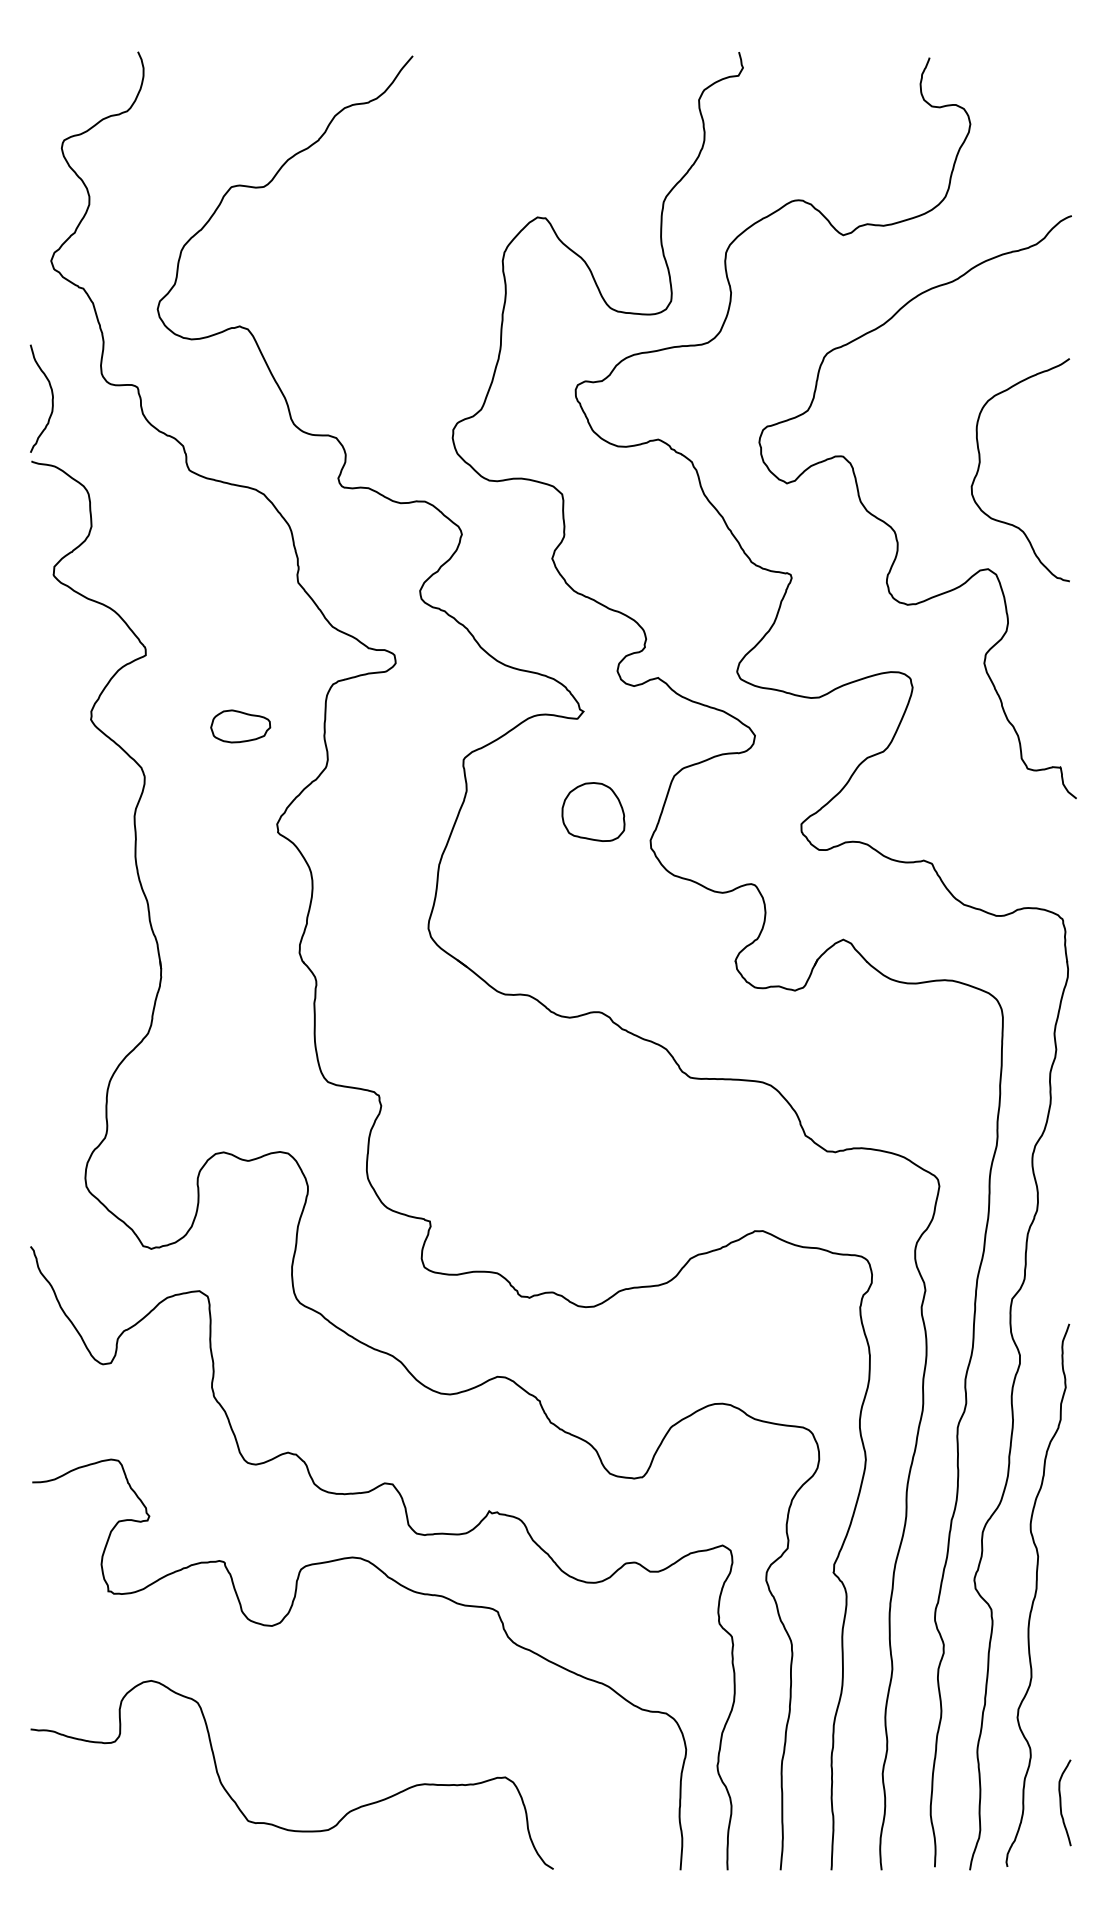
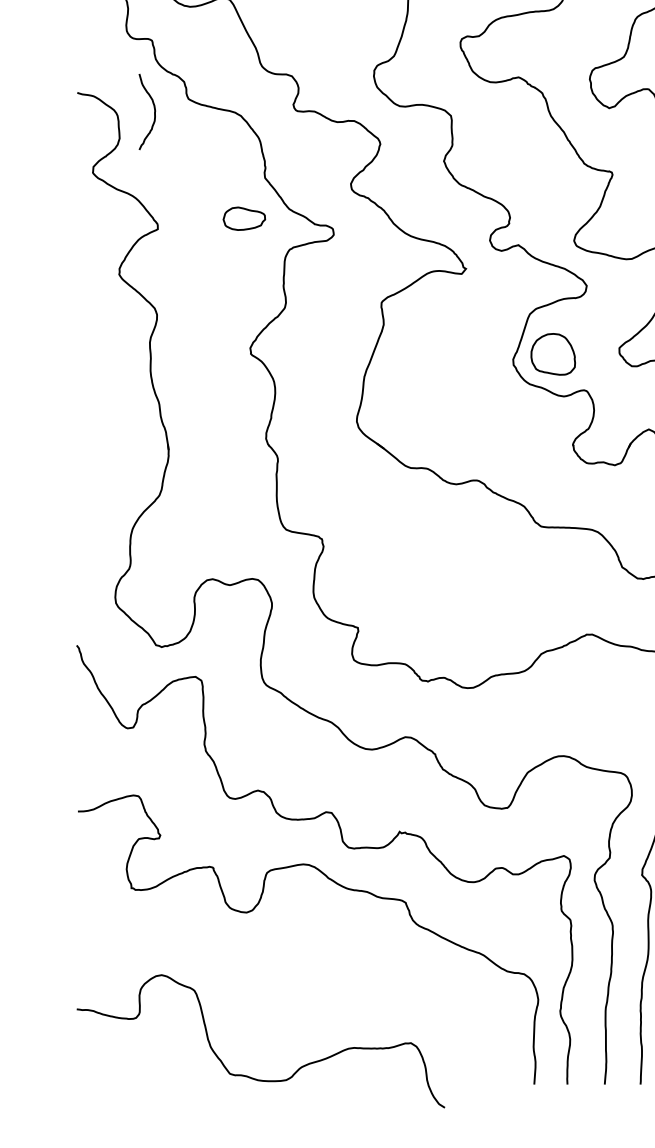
curve: (51, 399) -> (154, 112), moved
part: (240, 726) -> (244, 218), moved
part: (593, 811) -> (553, 353), moved
curve: (272, 1823) -> (247, 1075), moved

